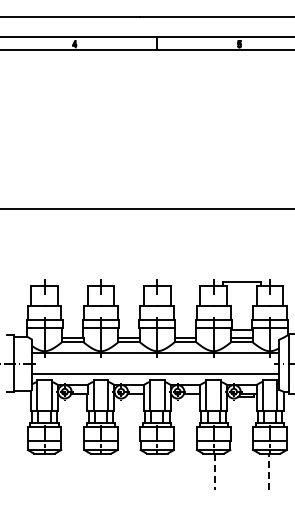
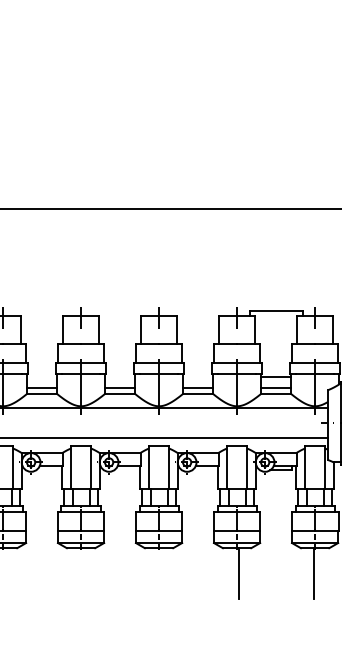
line: (268, 471) -> (312, 572), dashed -> solid
line: (214, 472) -> (238, 574), dashed -> solid

